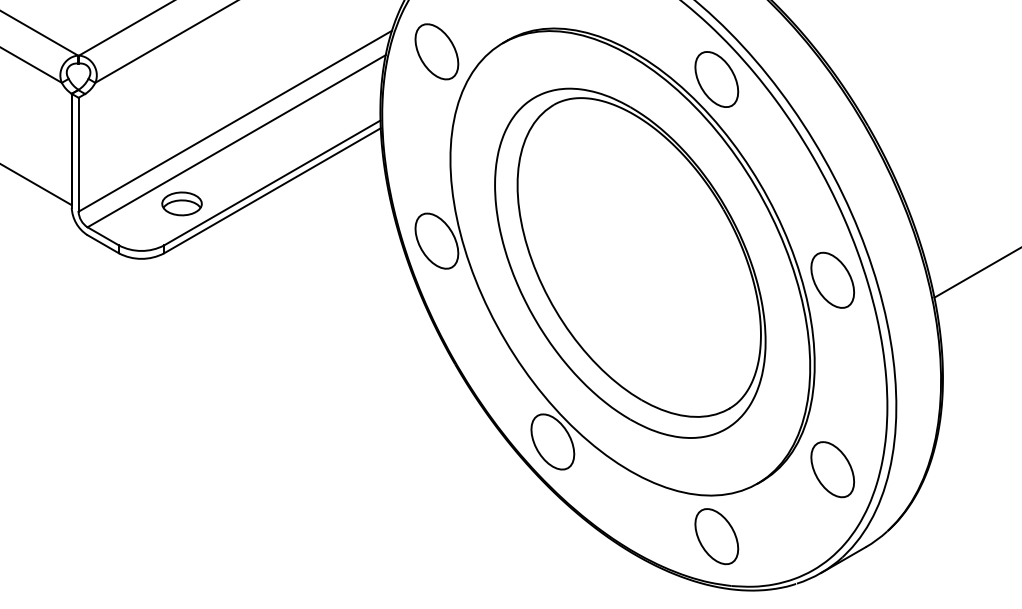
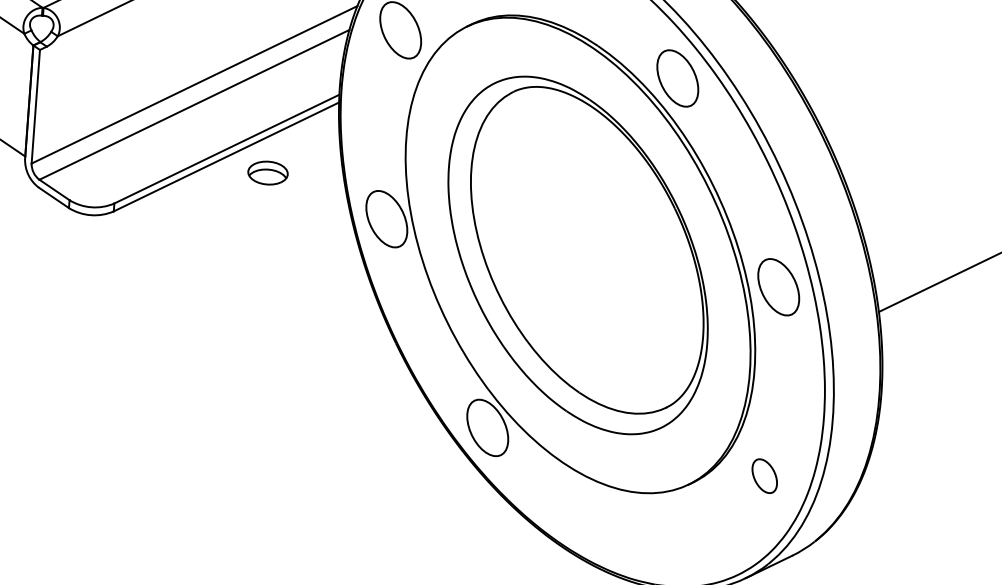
part: (181, 203) -> (267, 172), moved
part: (832, 469) -> (764, 475), size x0.6
part: (716, 536) -> (644, 534), removed

